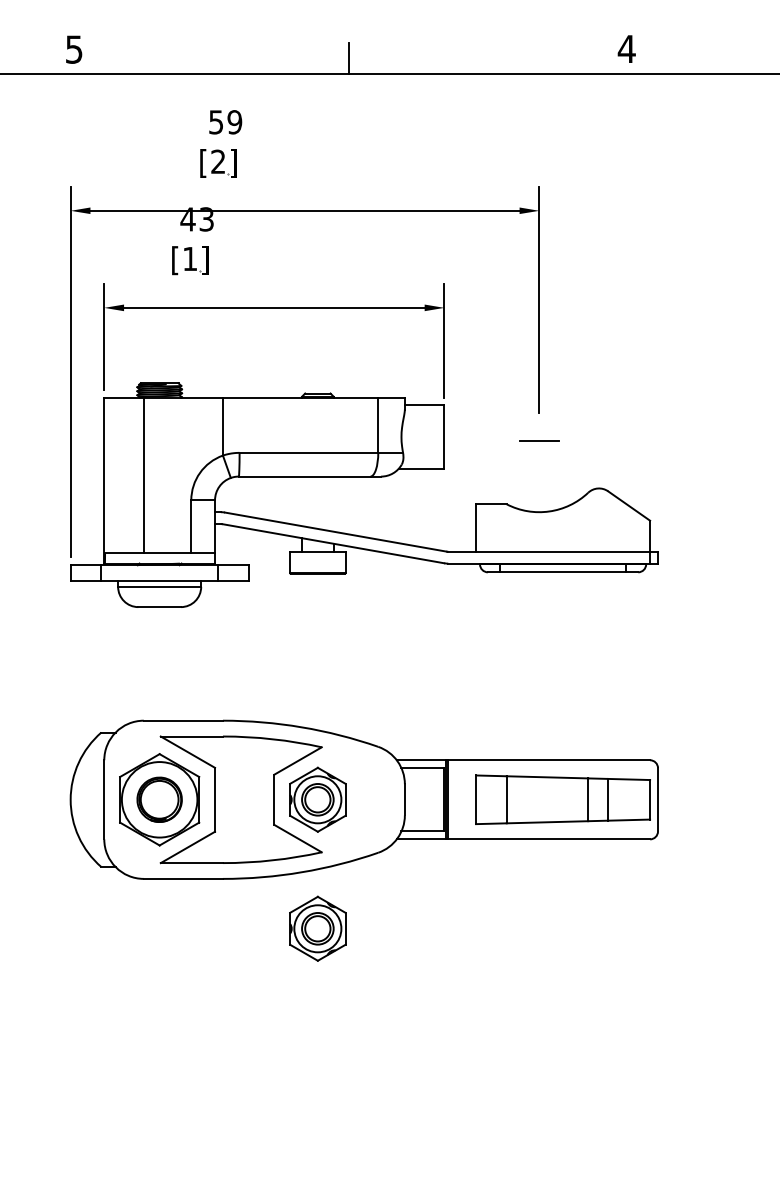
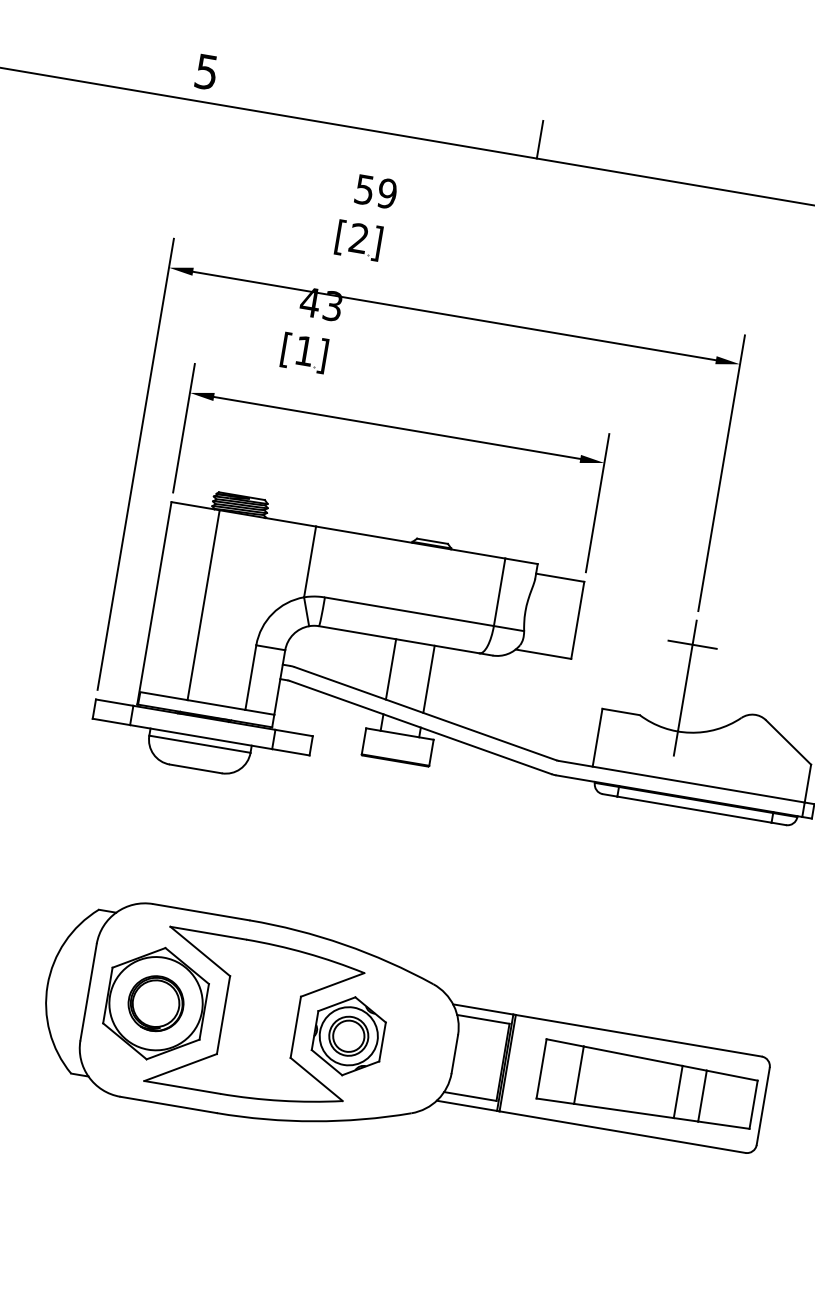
line: (539, 476) -> (685, 688), added
line: (302, 501) -> (391, 669), added
line: (333, 503) -> (428, 678), added
part: (317, 928) -> (321, 1193), removed

